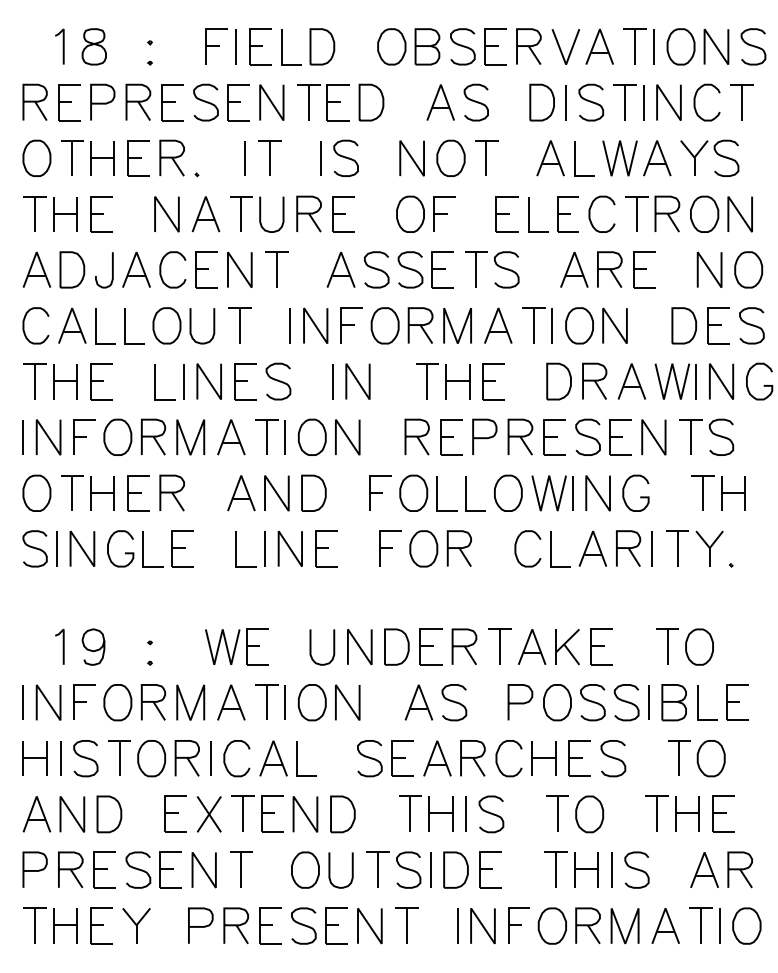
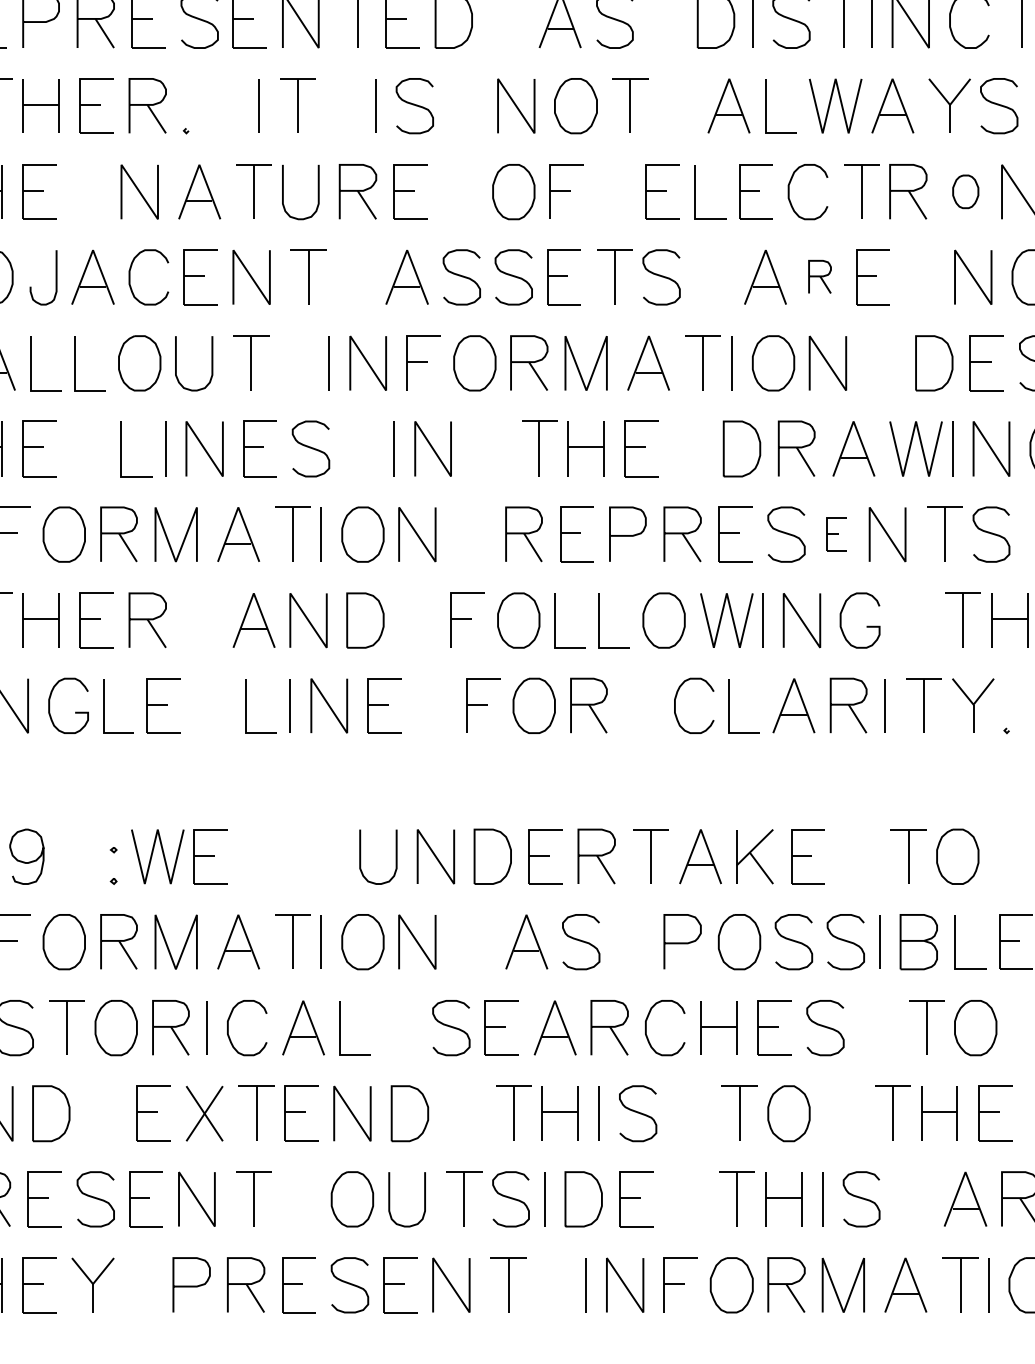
part: (704, 213) -> (965, 190), size x0.6
part: (609, 269) -> (819, 276), size x0.6
part: (620, 437) -> (836, 534), size x0.6
part: (236, 646) -> (178, 855), moved

